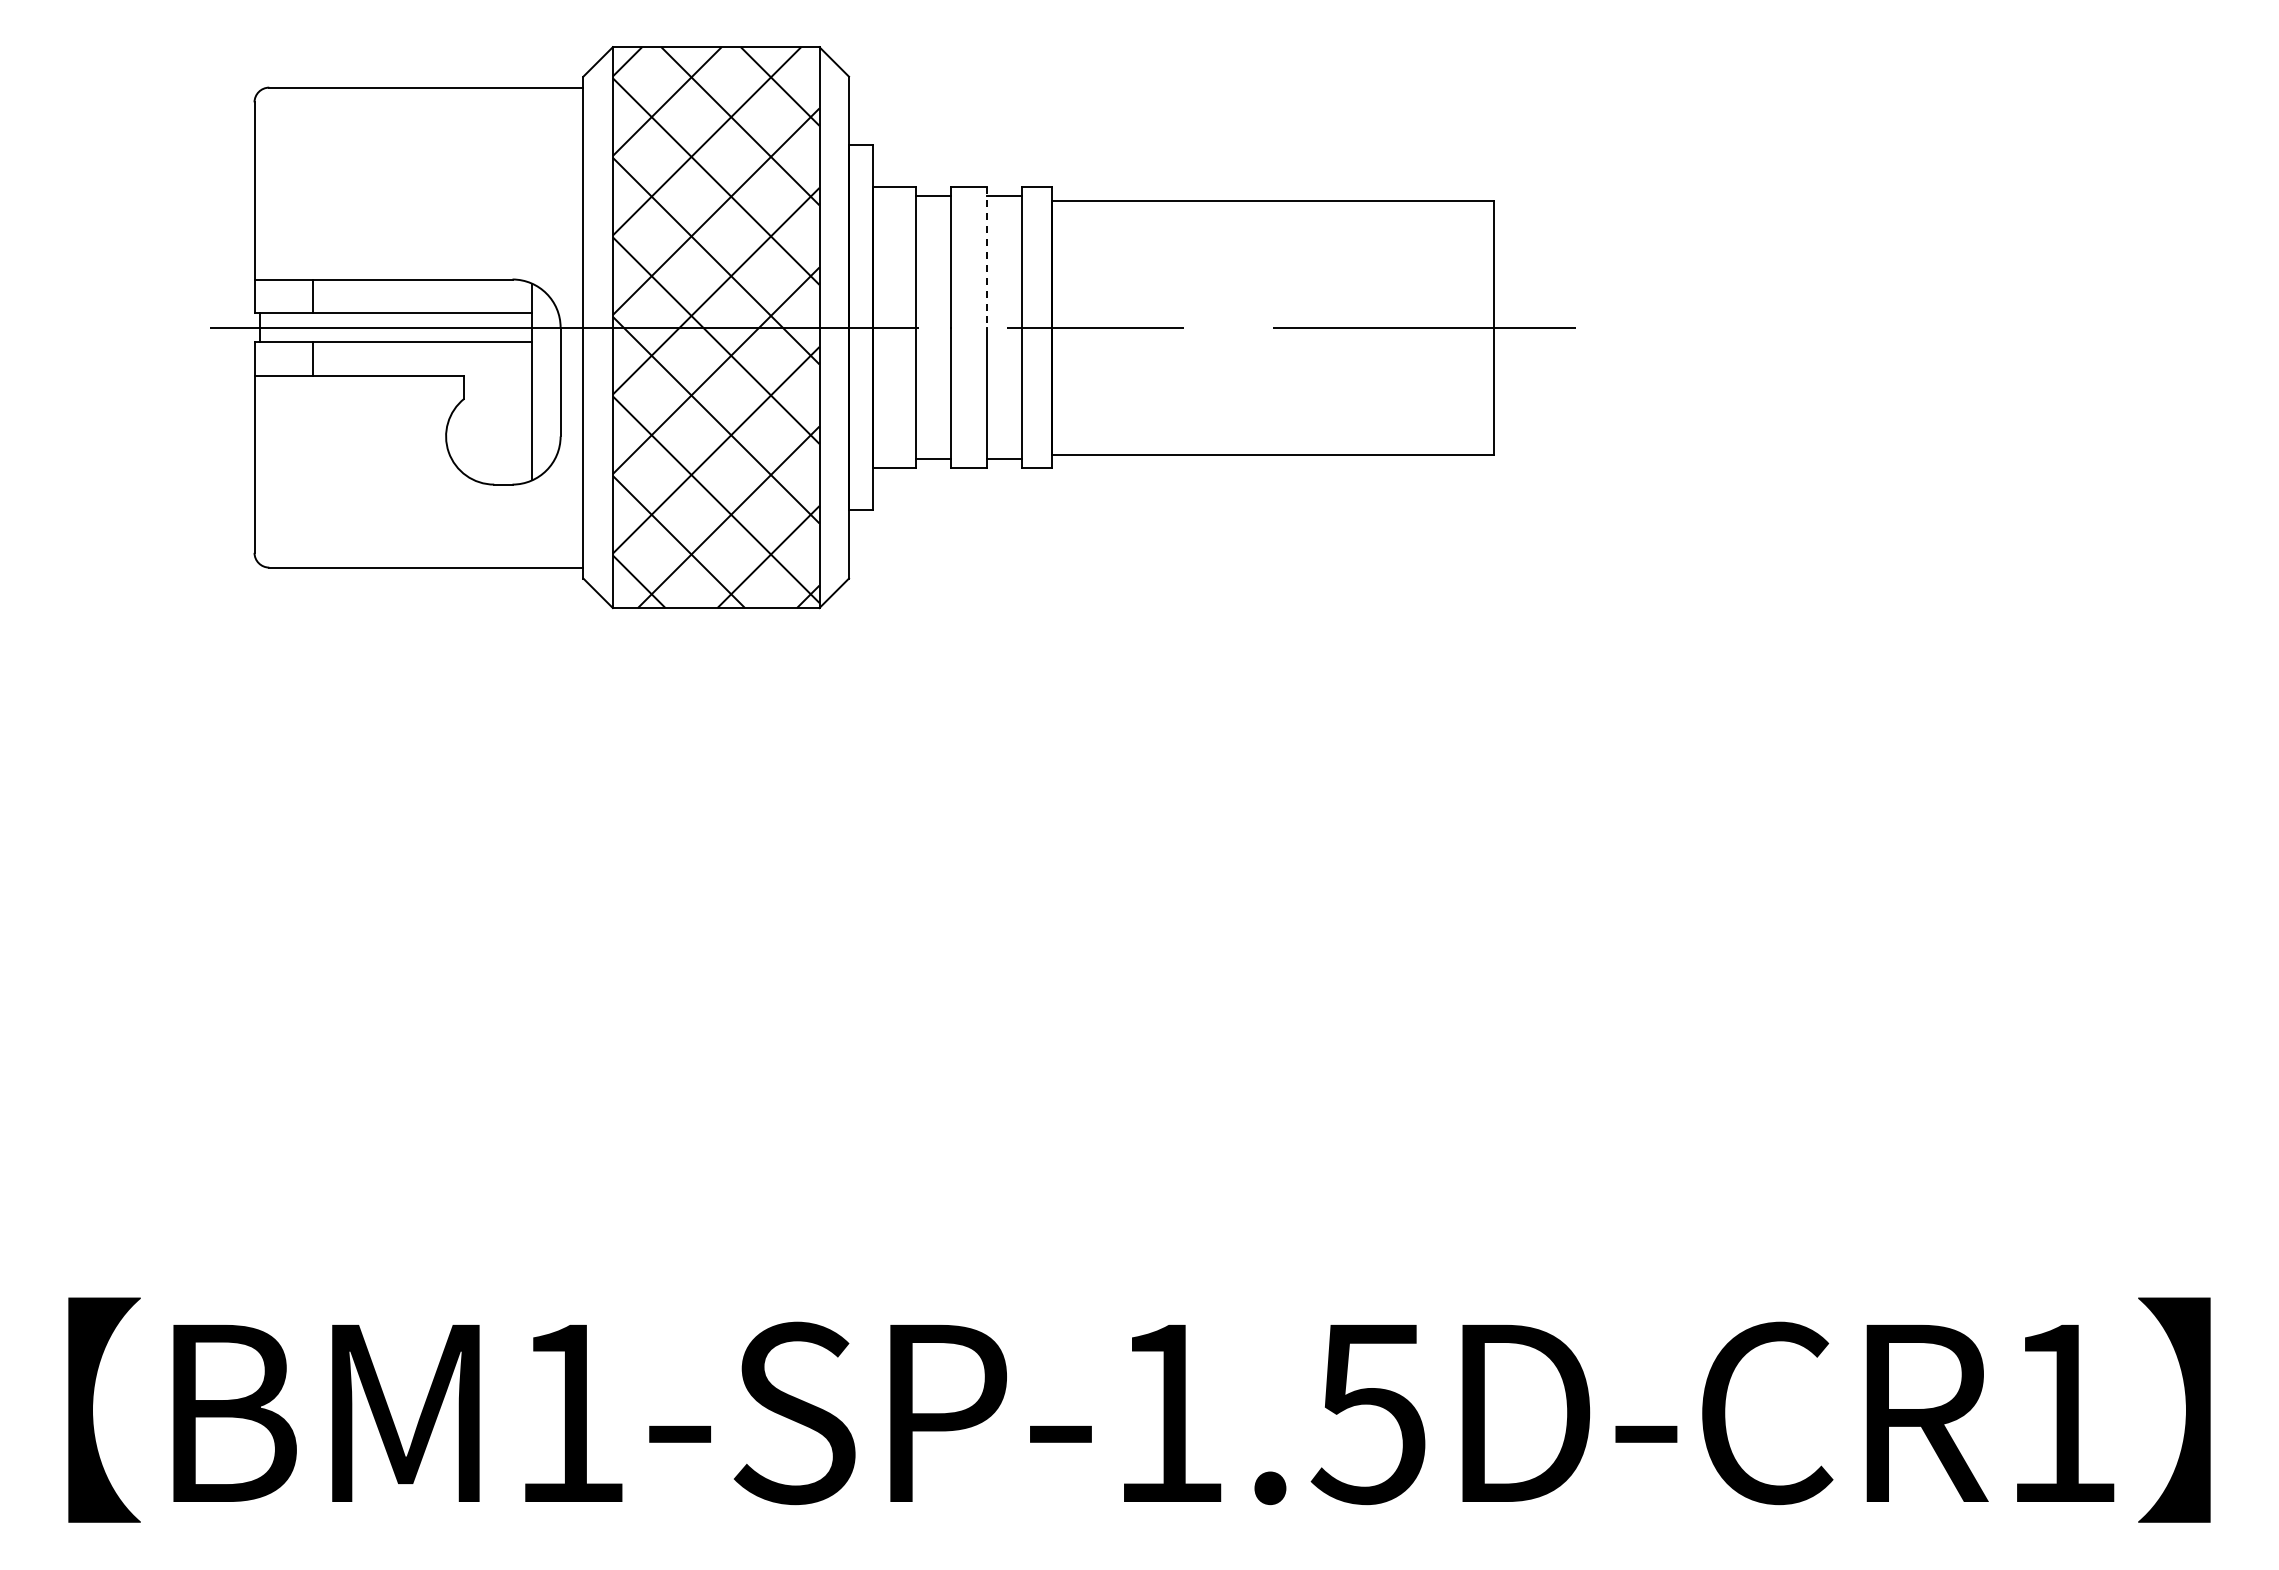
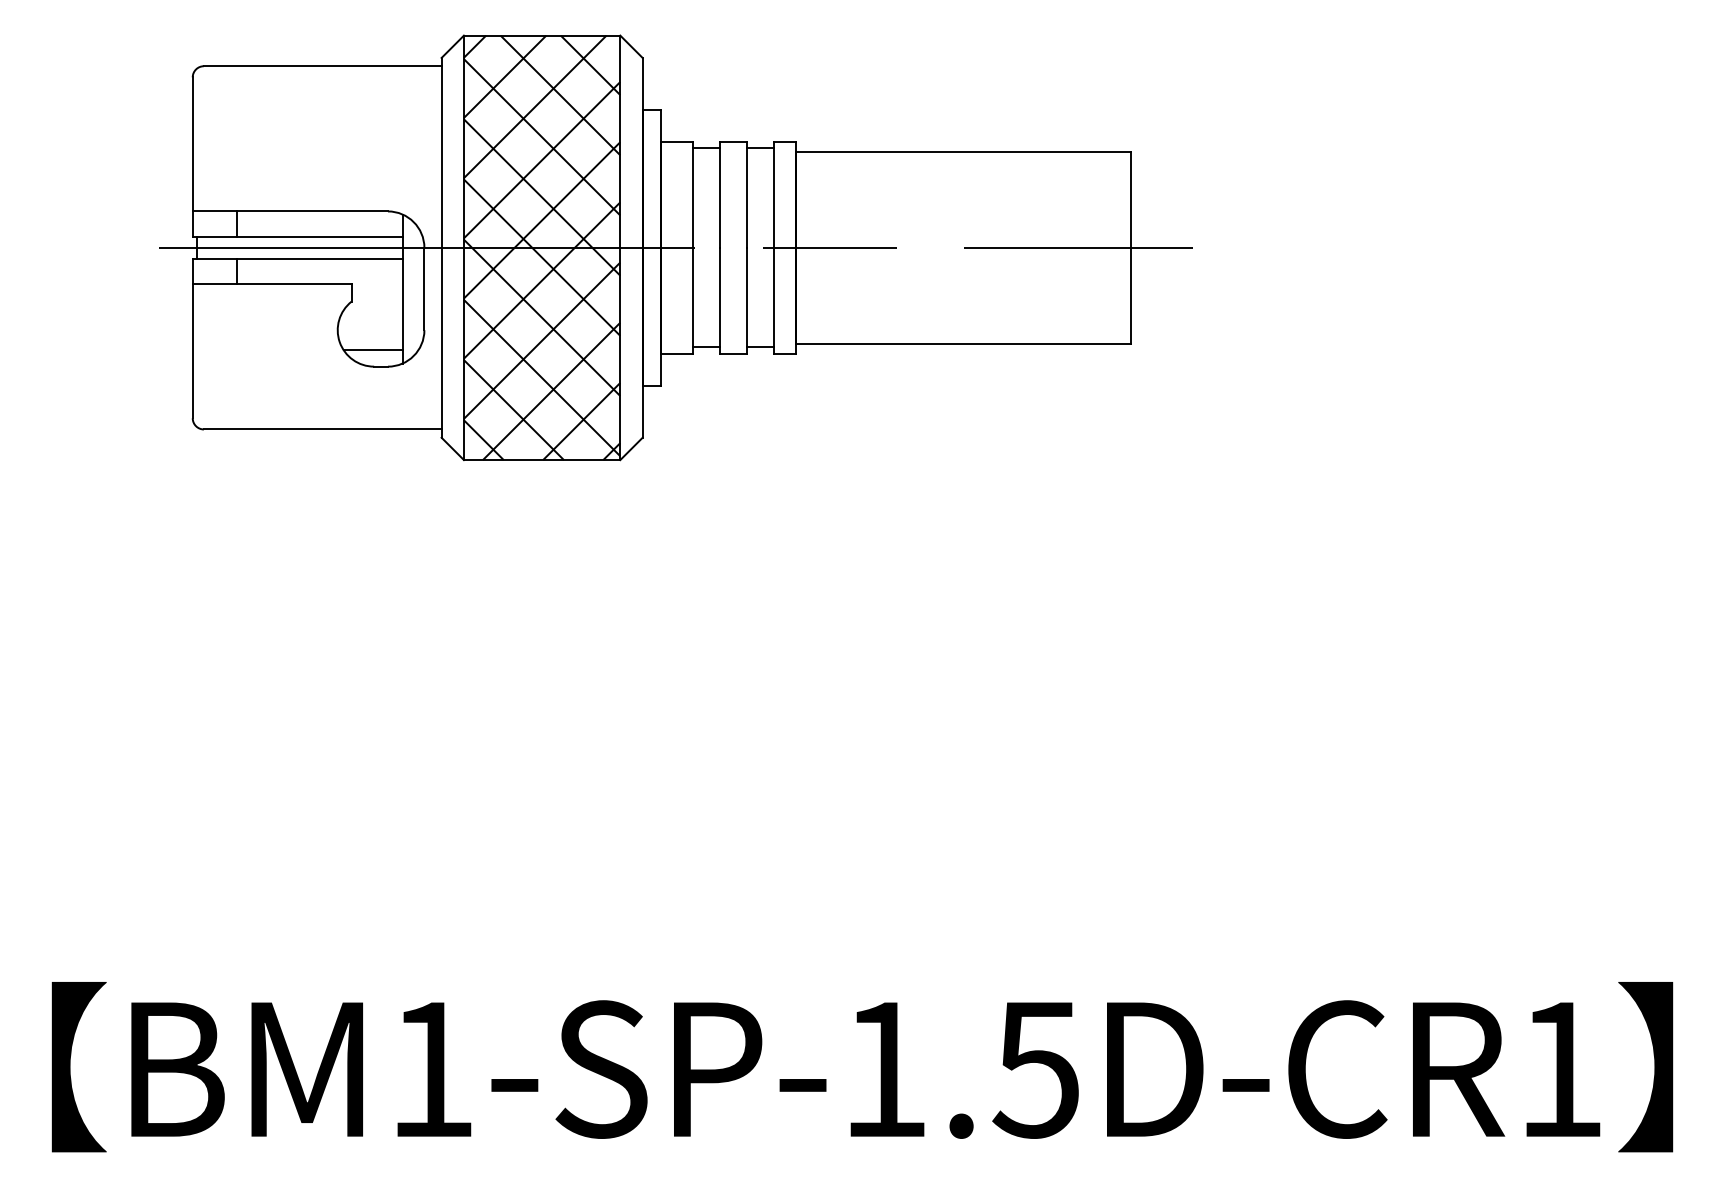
line: (986, 258) -> (746, 195), dashed -> solid
line: (492, 462) -> (372, 349), added

